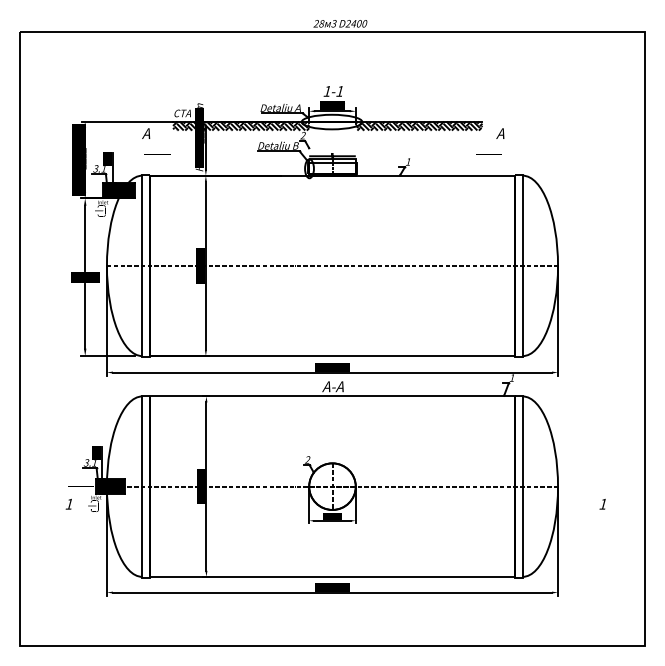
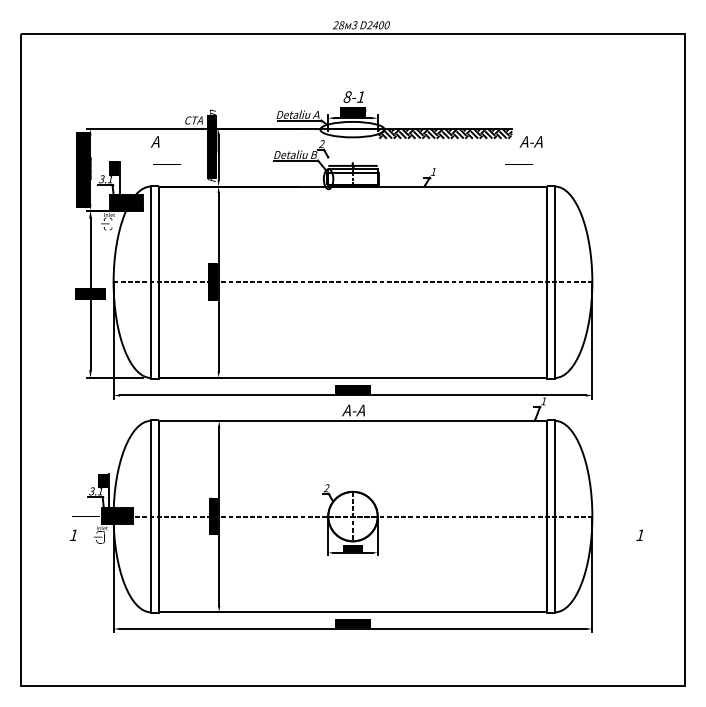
text: (327, 90) -> (347, 96), 1-1 -> 8-1
hatch: (240, 125) -> (255, 133), removed
text: (499, 133) -> (530, 141), А -> А-А

